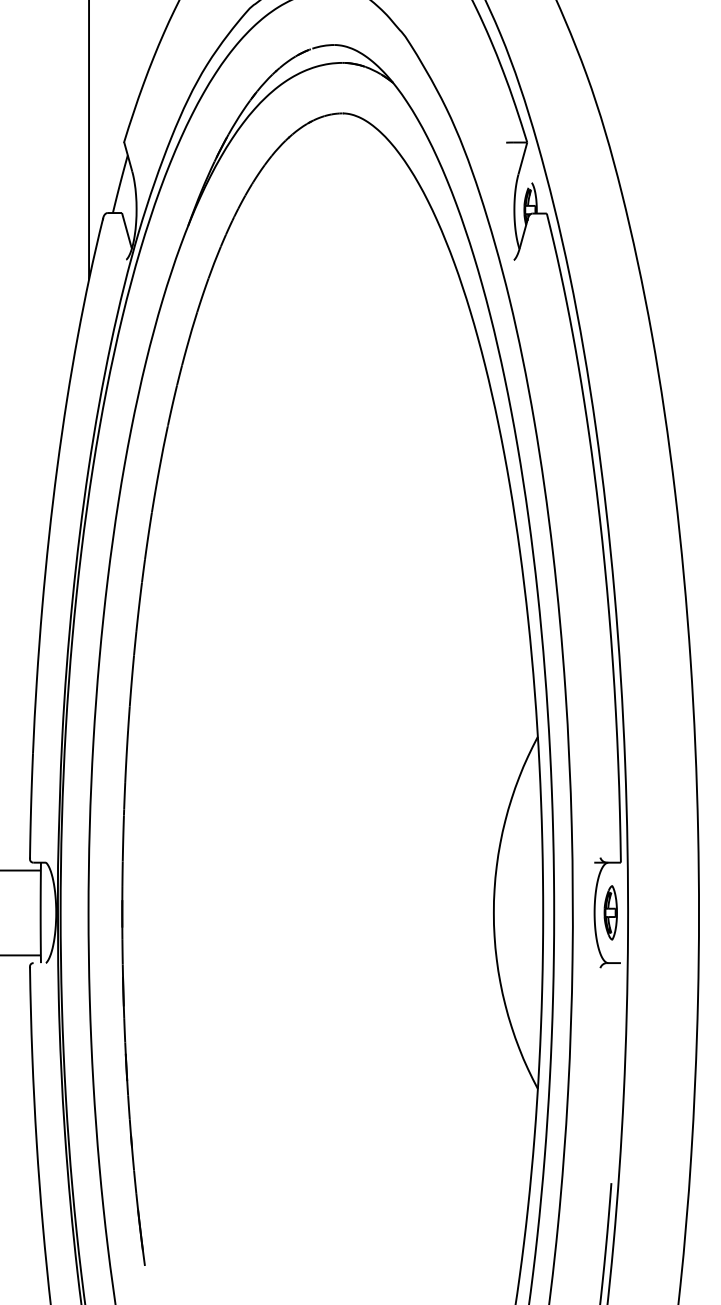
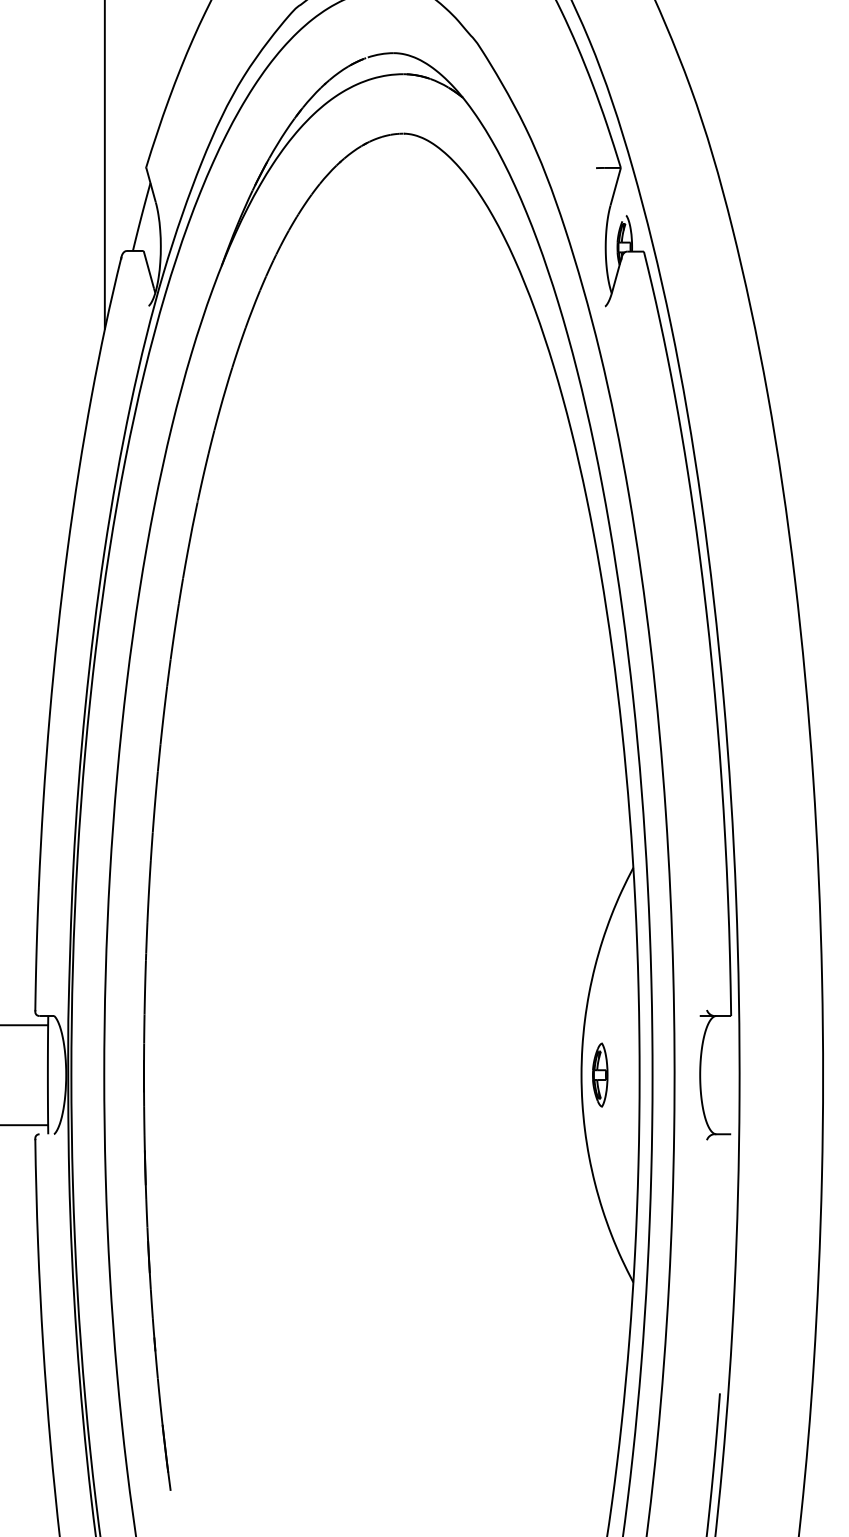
part: (611, 912) -> (600, 1074), moved

